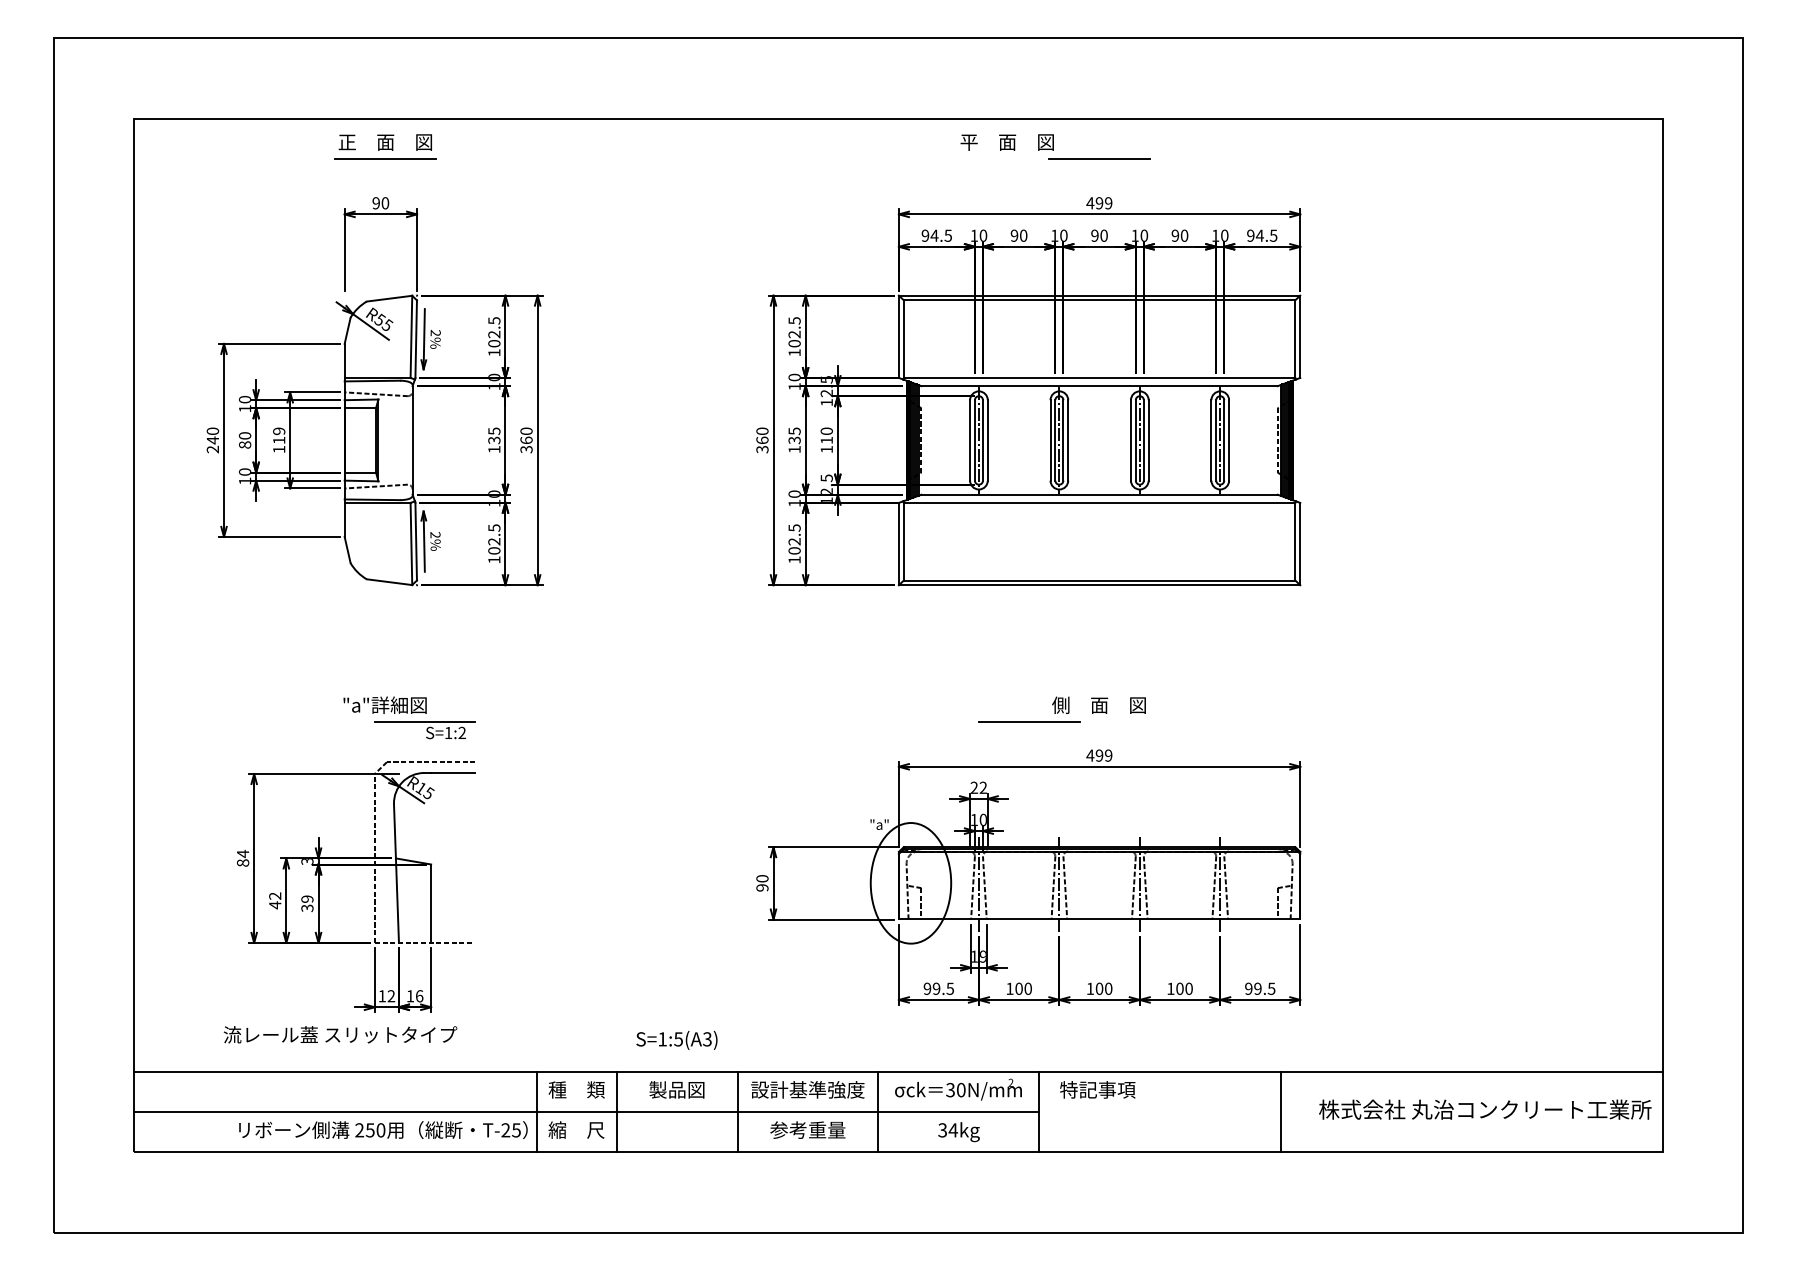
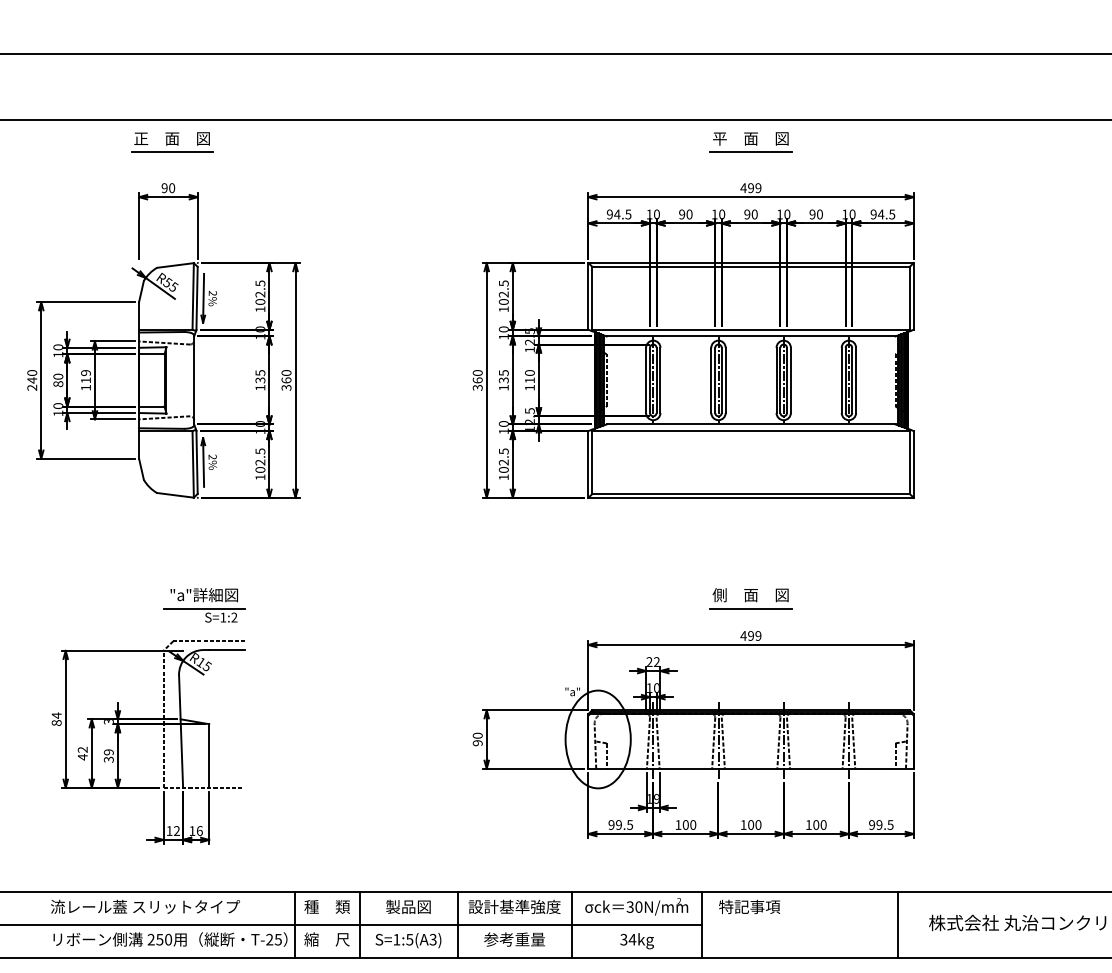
text: (1006, 142) -> (750, 138), moved
text: (384, 704) -> (203, 594), moved
line: (1029, 721) -> (751, 608), moved
text: (340, 1034) -> (145, 906), moved
text: (676, 1039) -> (408, 939), moved

